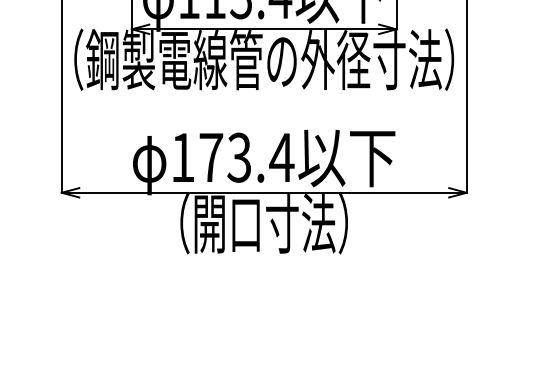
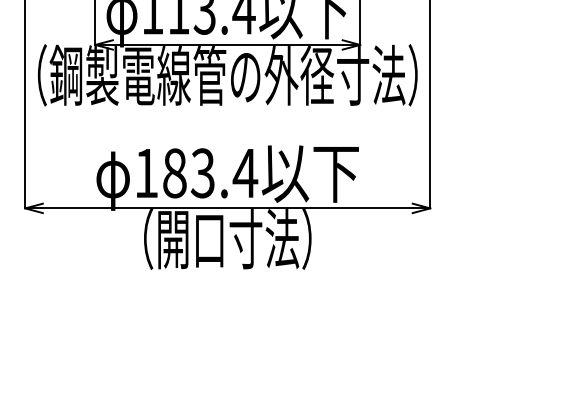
text: (210, 157) -> (174, 173), 173.4 -> 183.4

